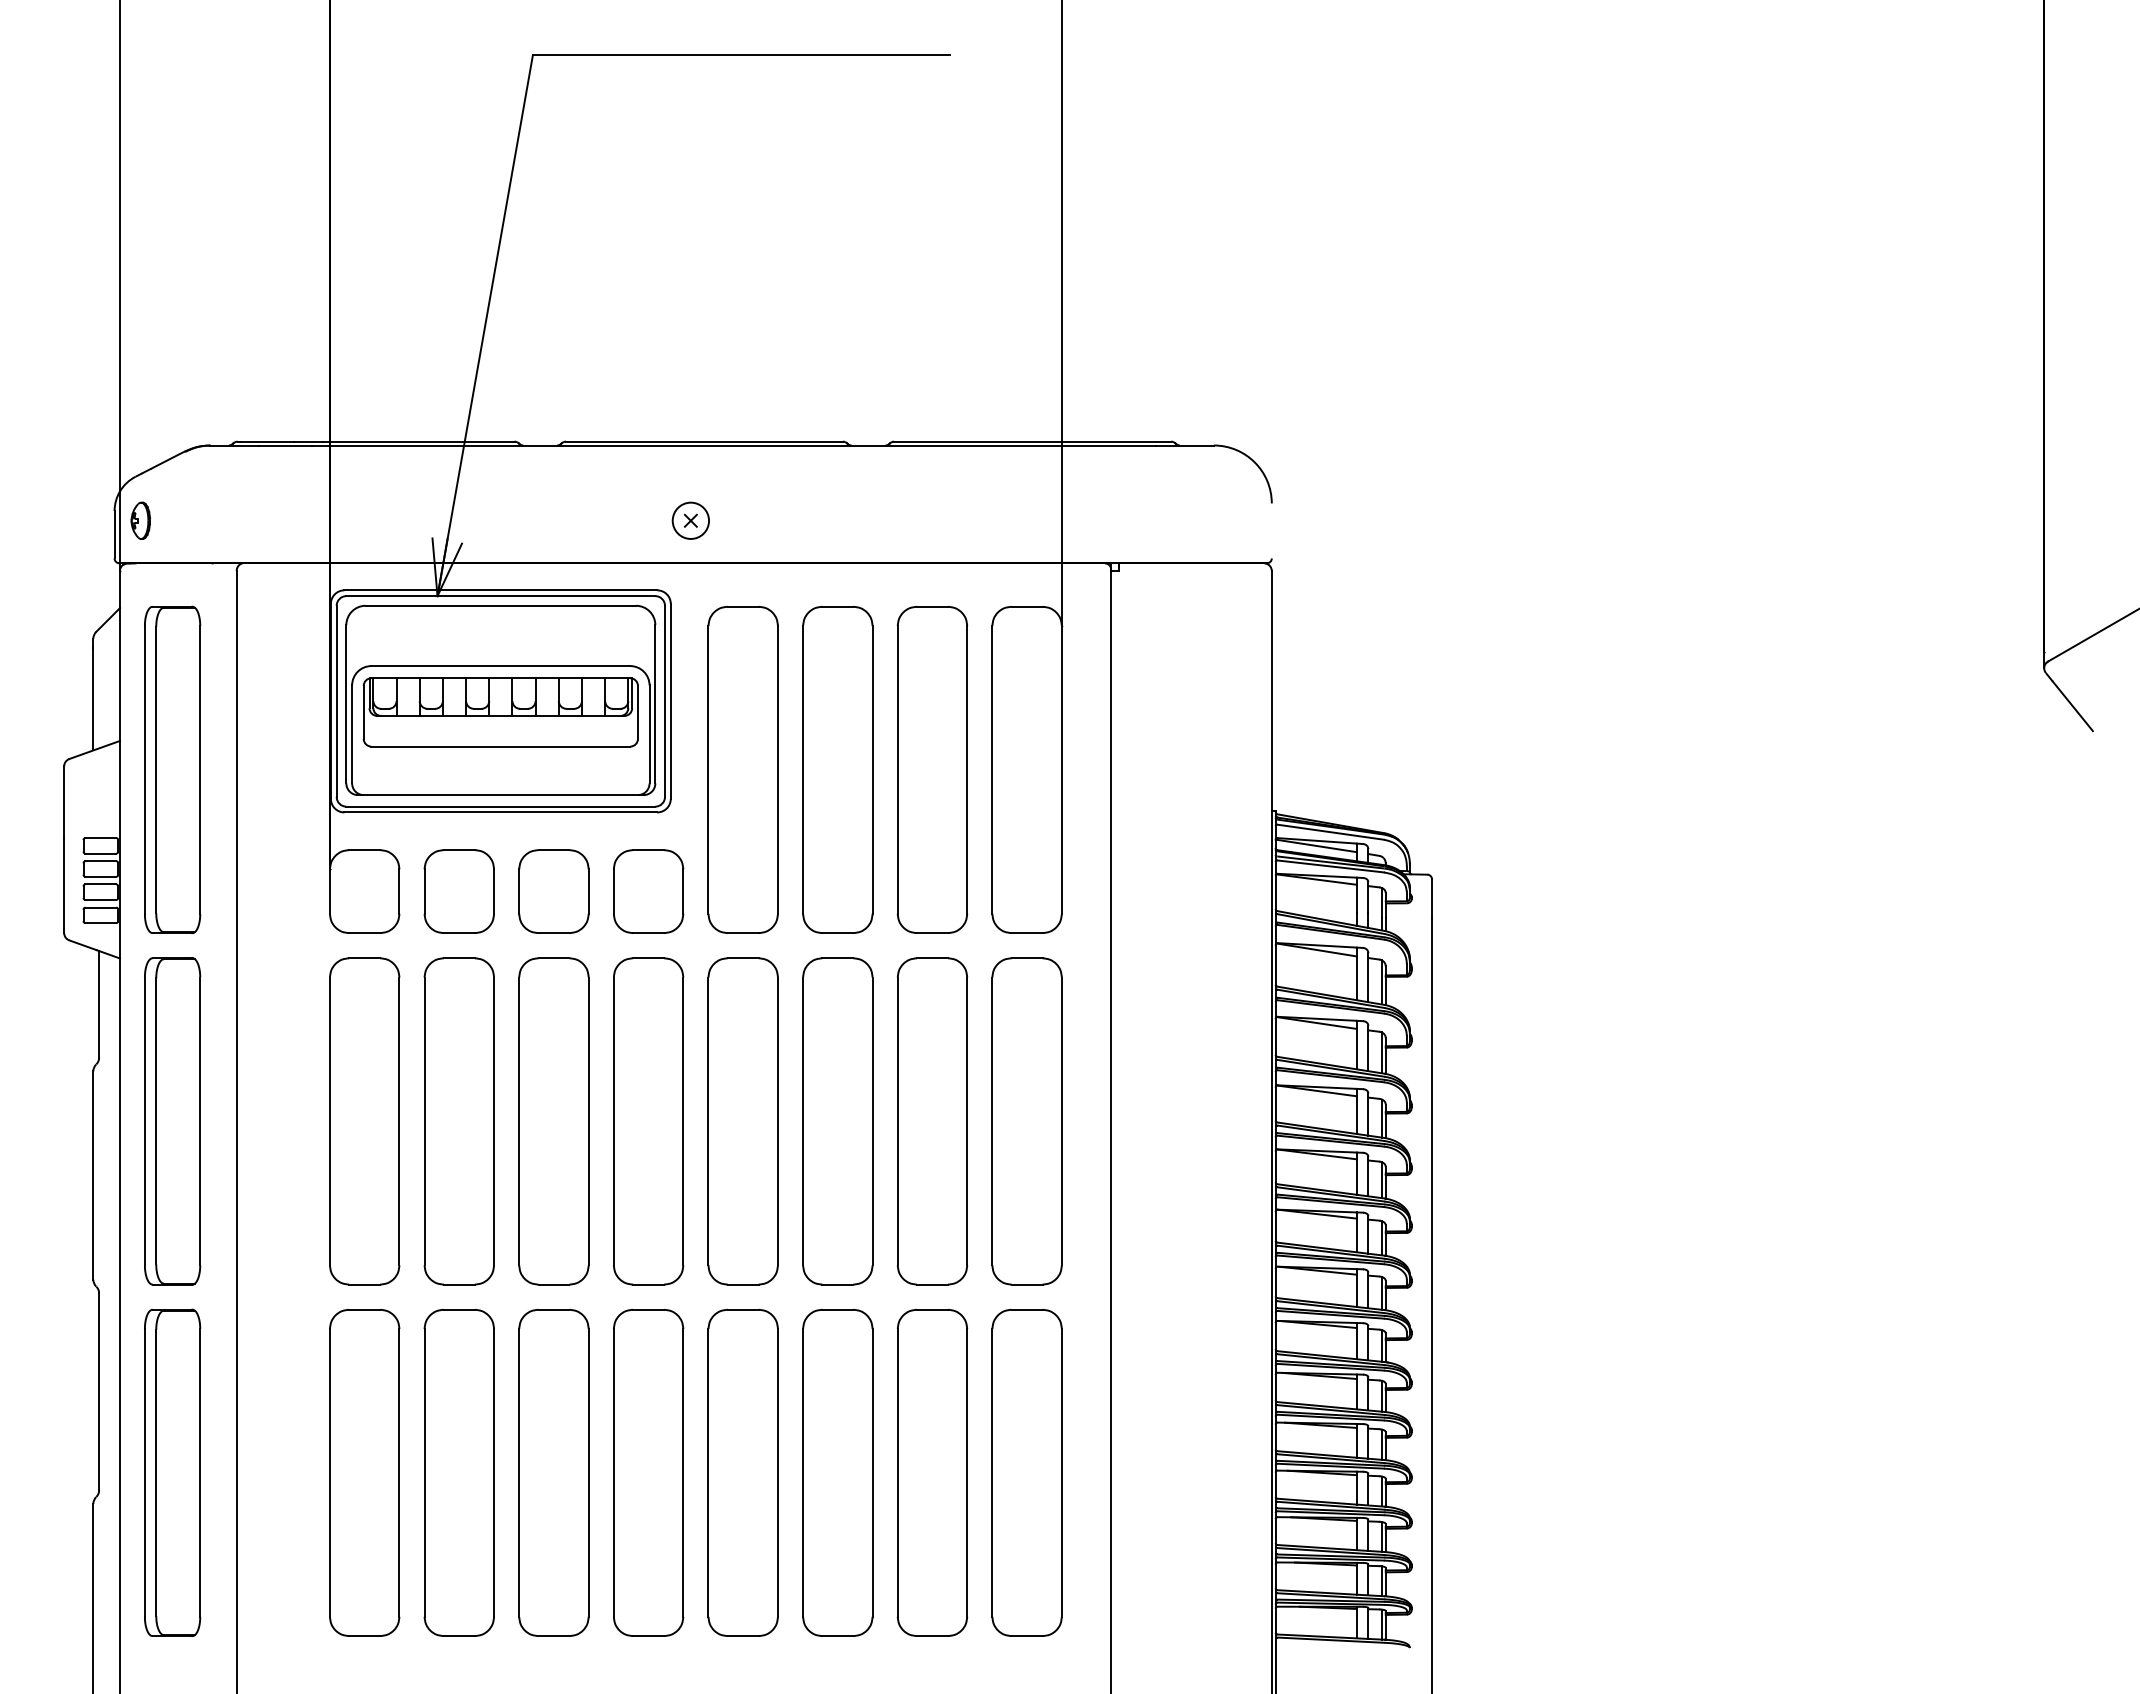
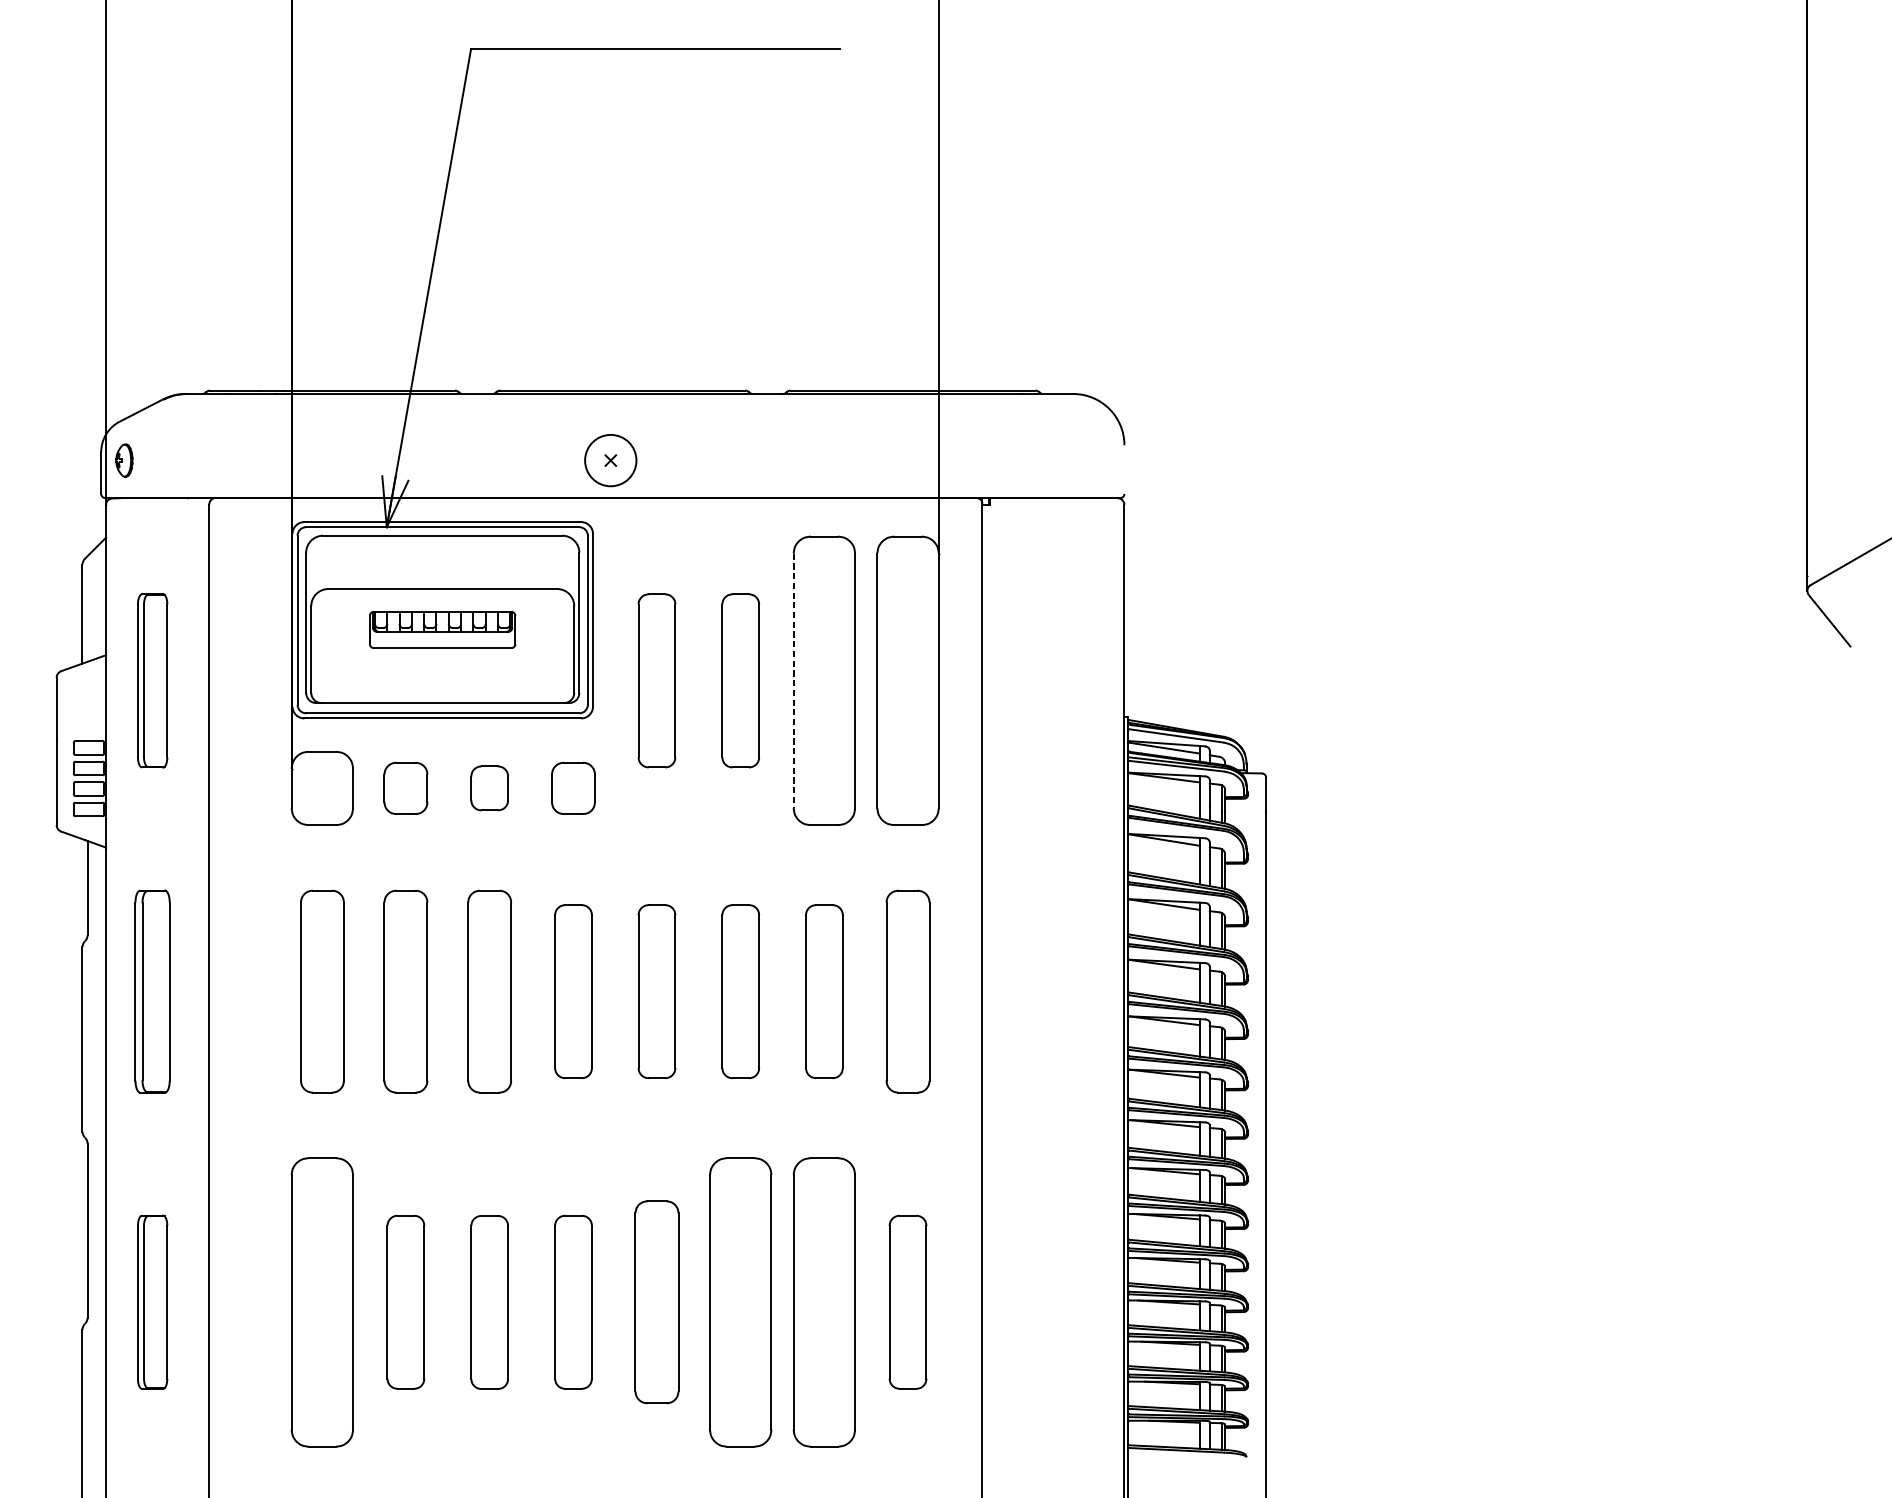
circle: (690, 520) -> (610, 460), size x1.6
part: (500, 712) -> (442, 630), size x0.6
part: (172, 769) -> (152, 680), size x0.6
part: (742, 769) -> (656, 680), size x0.6
part: (837, 769) -> (740, 680), size x0.6
line: (897, 769) -> (793, 680), solid -> dashed
part: (458, 891) -> (405, 788), size x0.7
part: (553, 891) -> (489, 788), size x0.6
part: (648, 891) -> (573, 788), size x0.7
part: (172, 1121) -> (152, 991), size x0.7
part: (364, 1121) -> (322, 991), size x0.7
part: (458, 1121) -> (405, 991), size x0.7
part: (553, 1121) -> (489, 991), size x0.7
part: (648, 1121) -> (573, 991), size x0.6
part: (742, 1121) -> (656, 991), size x0.6
part: (837, 1121) -> (740, 991), size x0.6
part: (932, 1121) -> (824, 991), size x0.6
part: (1026, 1121) -> (907, 991), size x0.7
part: (172, 1472) -> (152, 1302), size x0.6
part: (458, 1472) -> (405, 1302), size x0.6
part: (553, 1472) -> (489, 1302), size x0.6
part: (648, 1472) -> (573, 1302), size x0.6
part: (742, 1472) -> (656, 1302), size x0.7
part: (1026, 1472) -> (907, 1302), size x0.6

